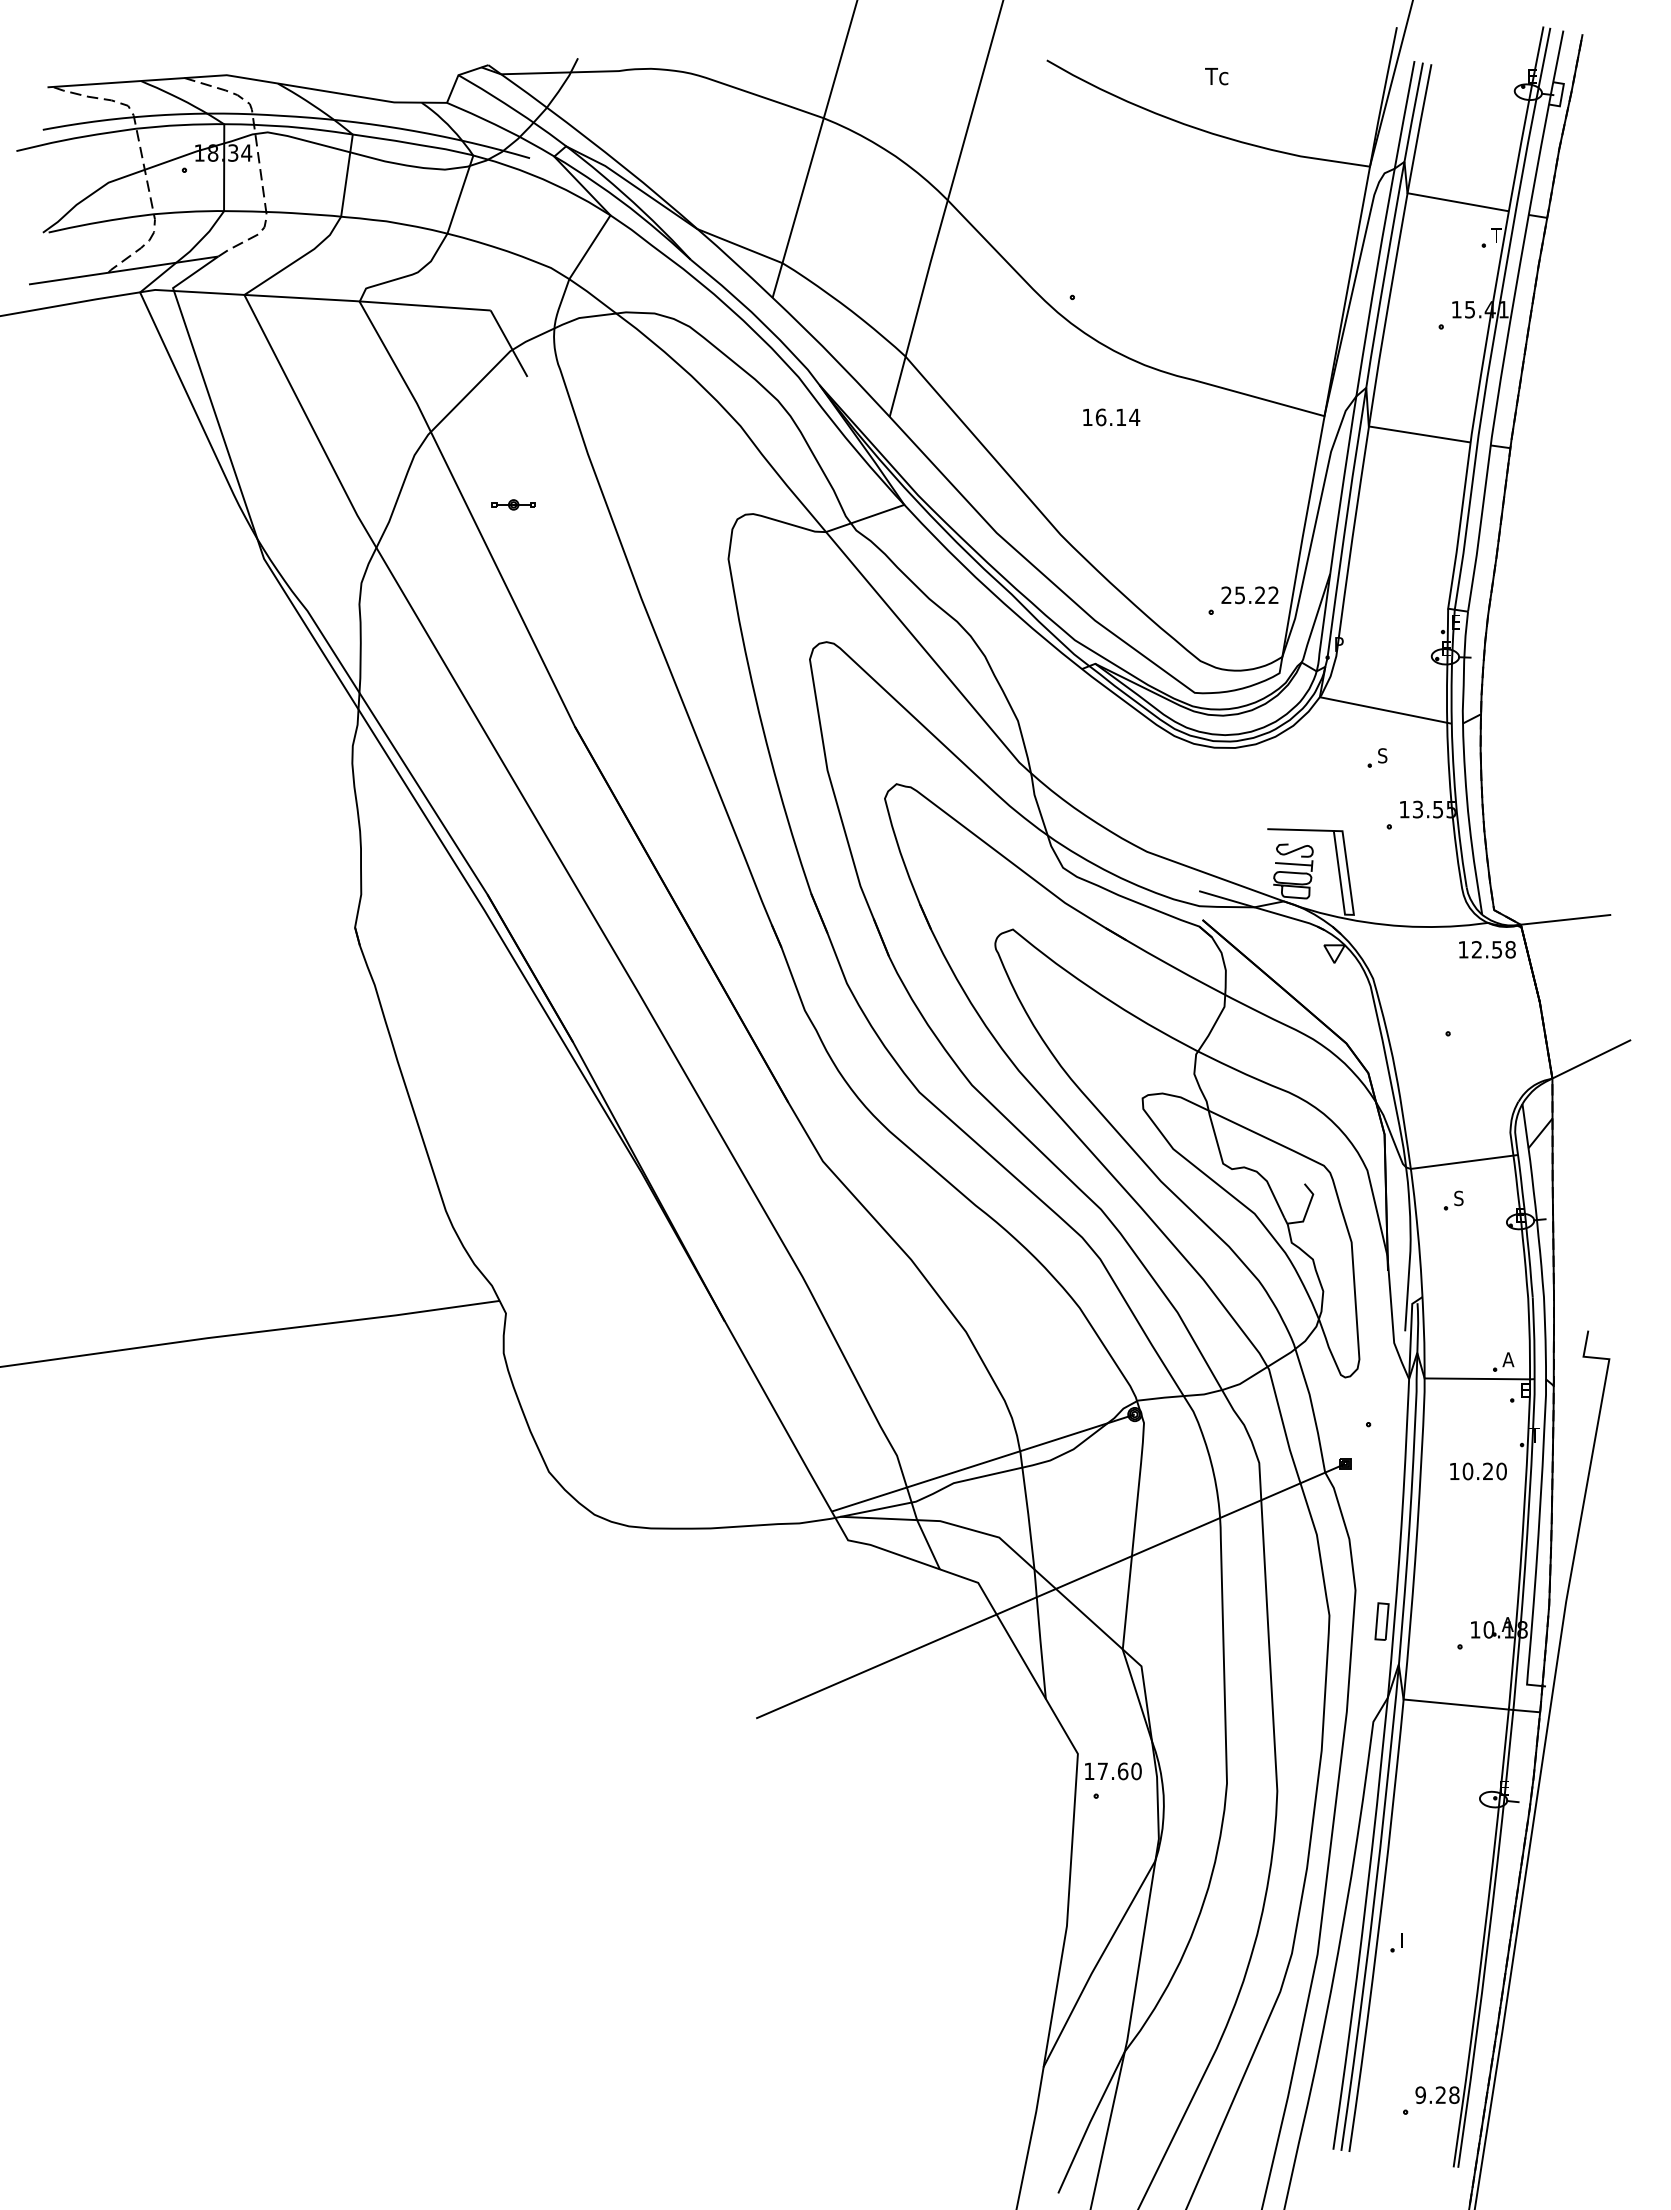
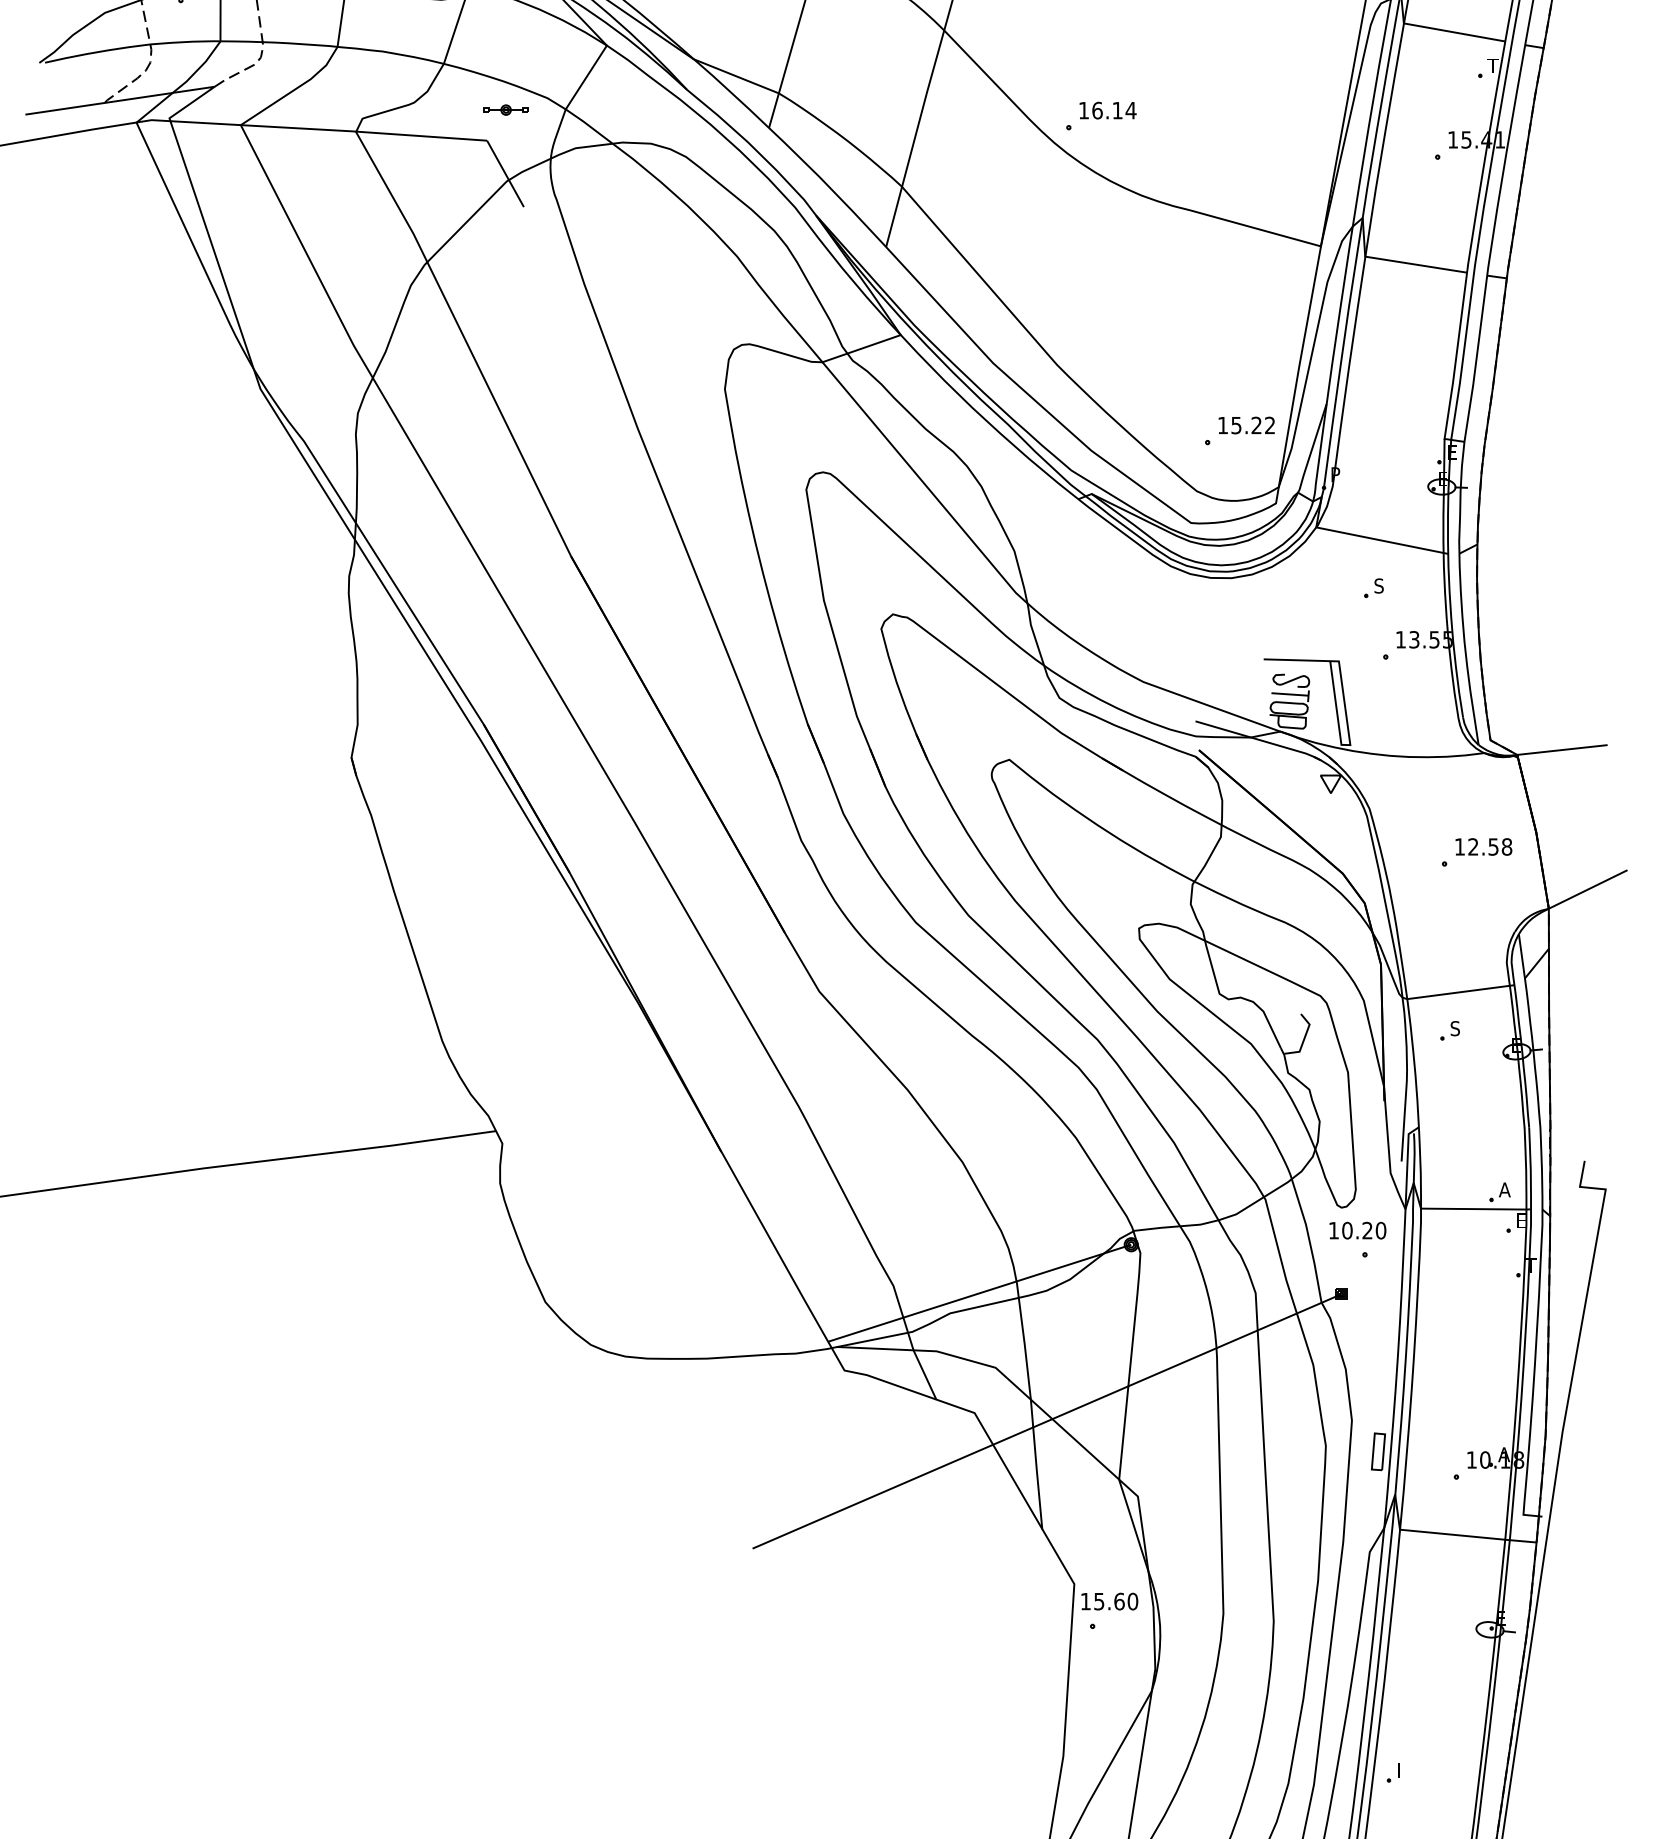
text: (1111, 417) -> (1107, 110), moved
part: (513, 504) -> (505, 109), moved
text: (1226, 594) -> (1222, 424), 25.22 -> 15.22
text: (1487, 949) -> (1483, 846), moved
text: (1478, 1471) -> (1357, 1230), moved
text: (1102, 1771) -> (1098, 1601), 17.60 -> 15.60

